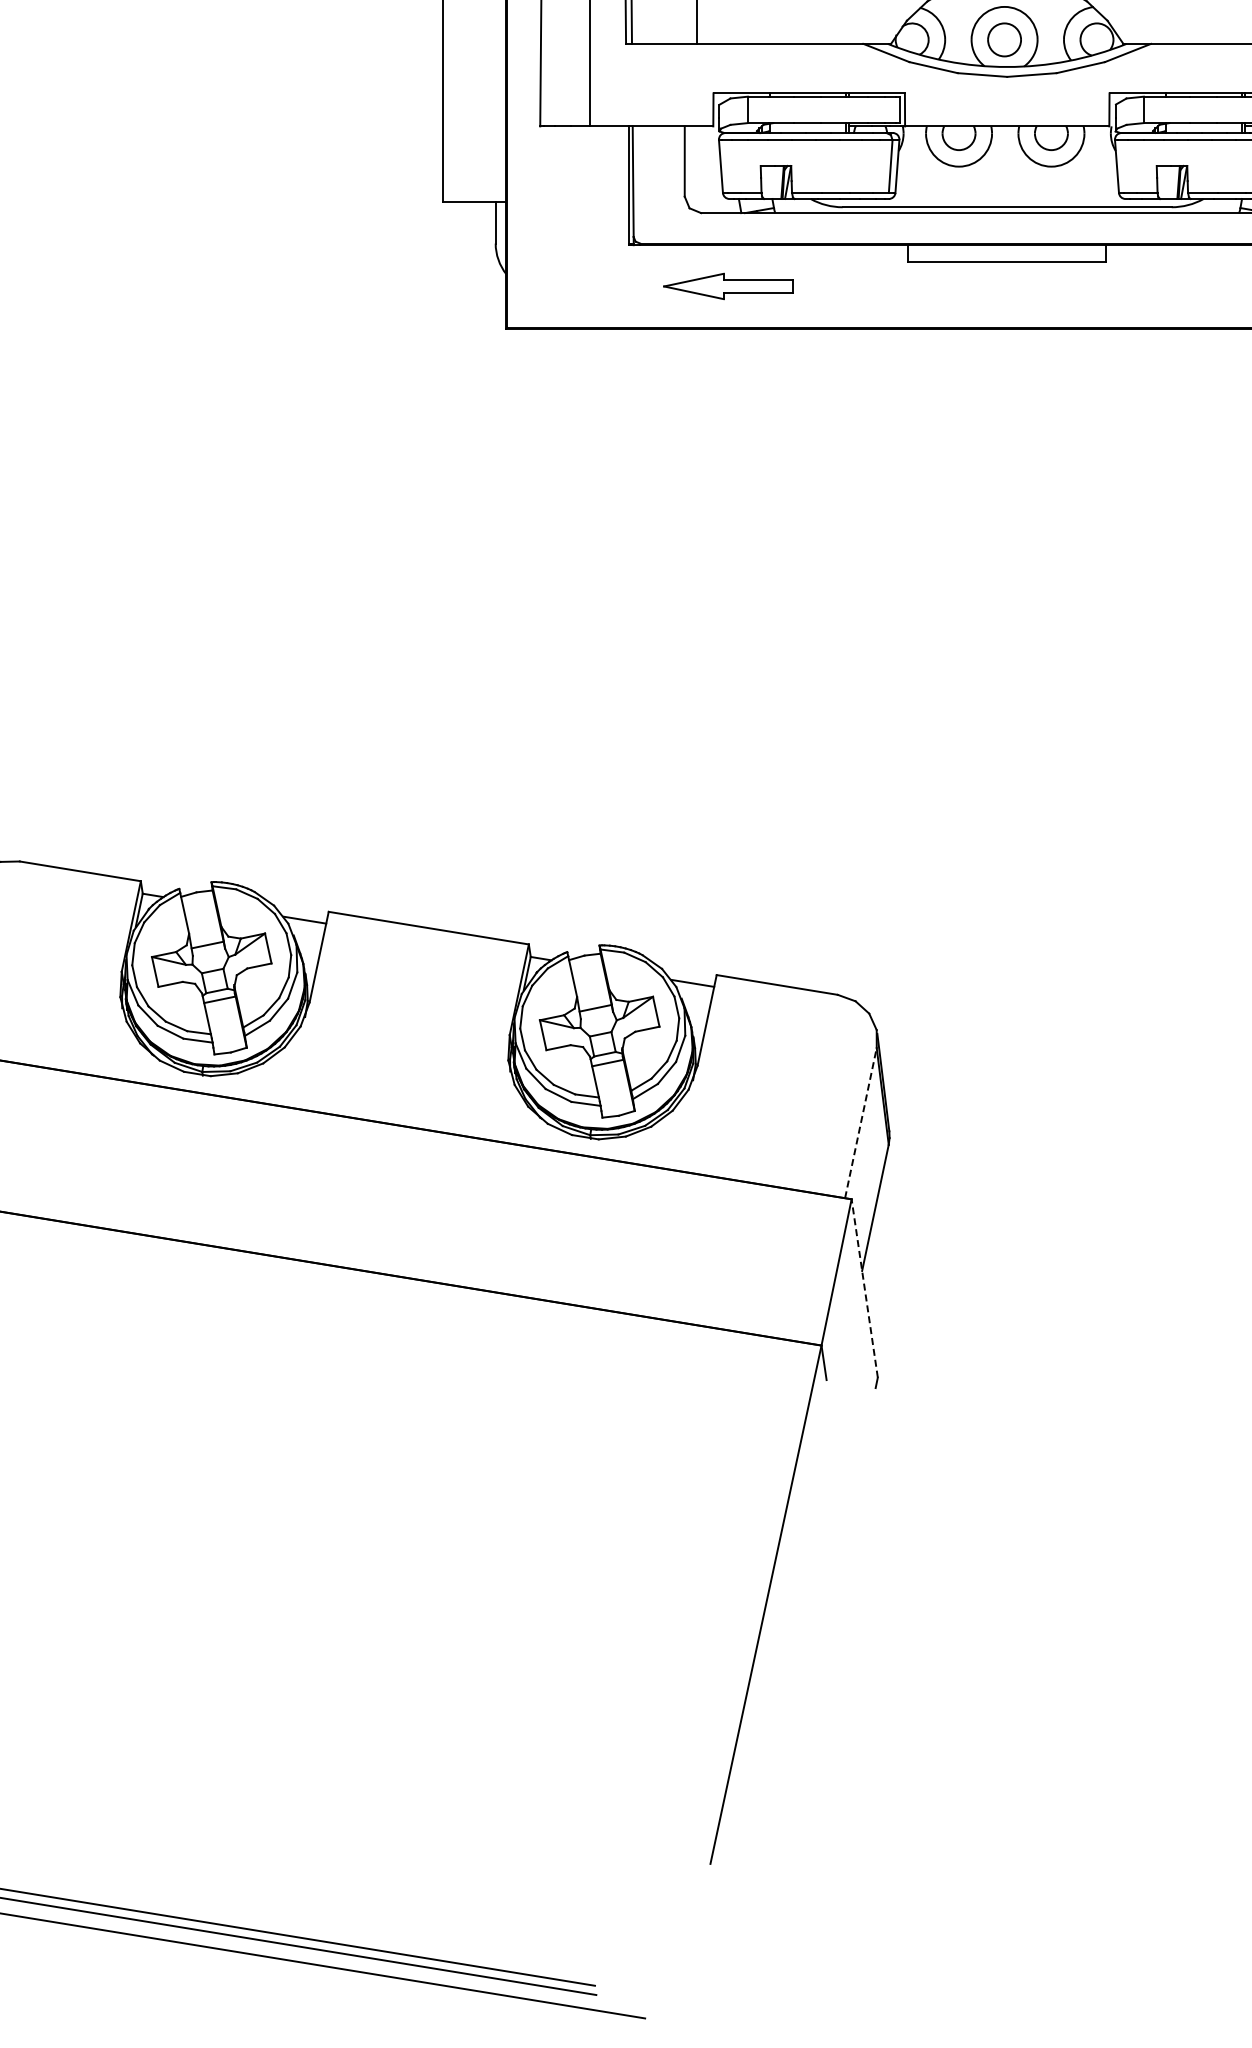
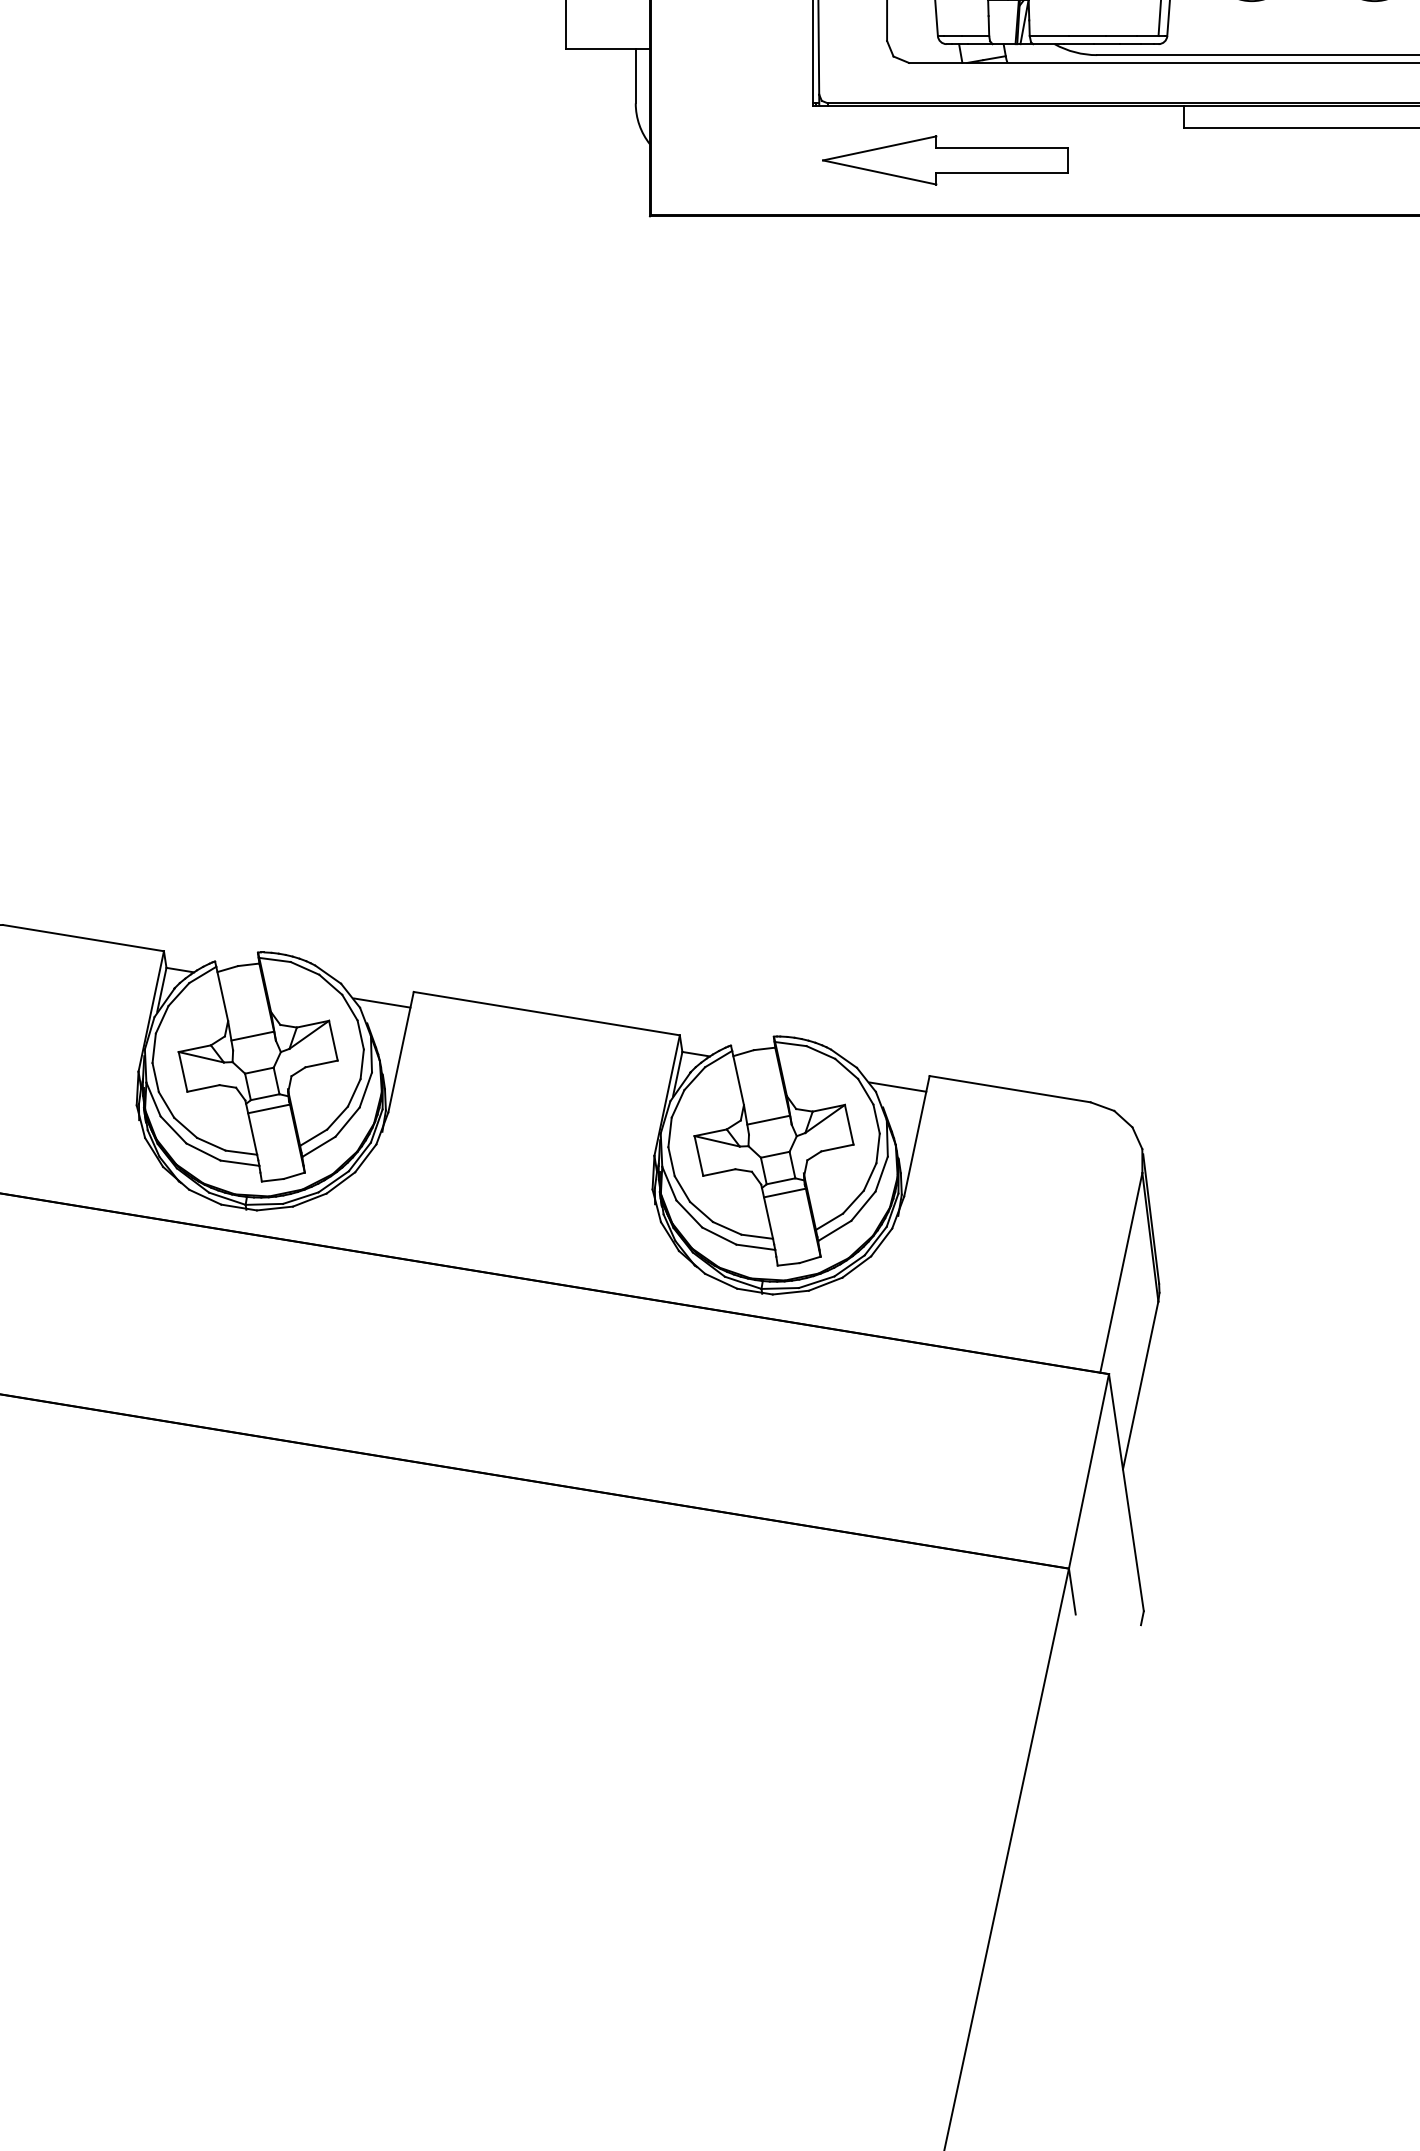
part: (728, 286) -> (945, 160), size x1.43
line: (860, 1123) -> (1120, 1273), dashed -> solid
line: (864, 1287) -> (1126, 1491), dashed -> solid

